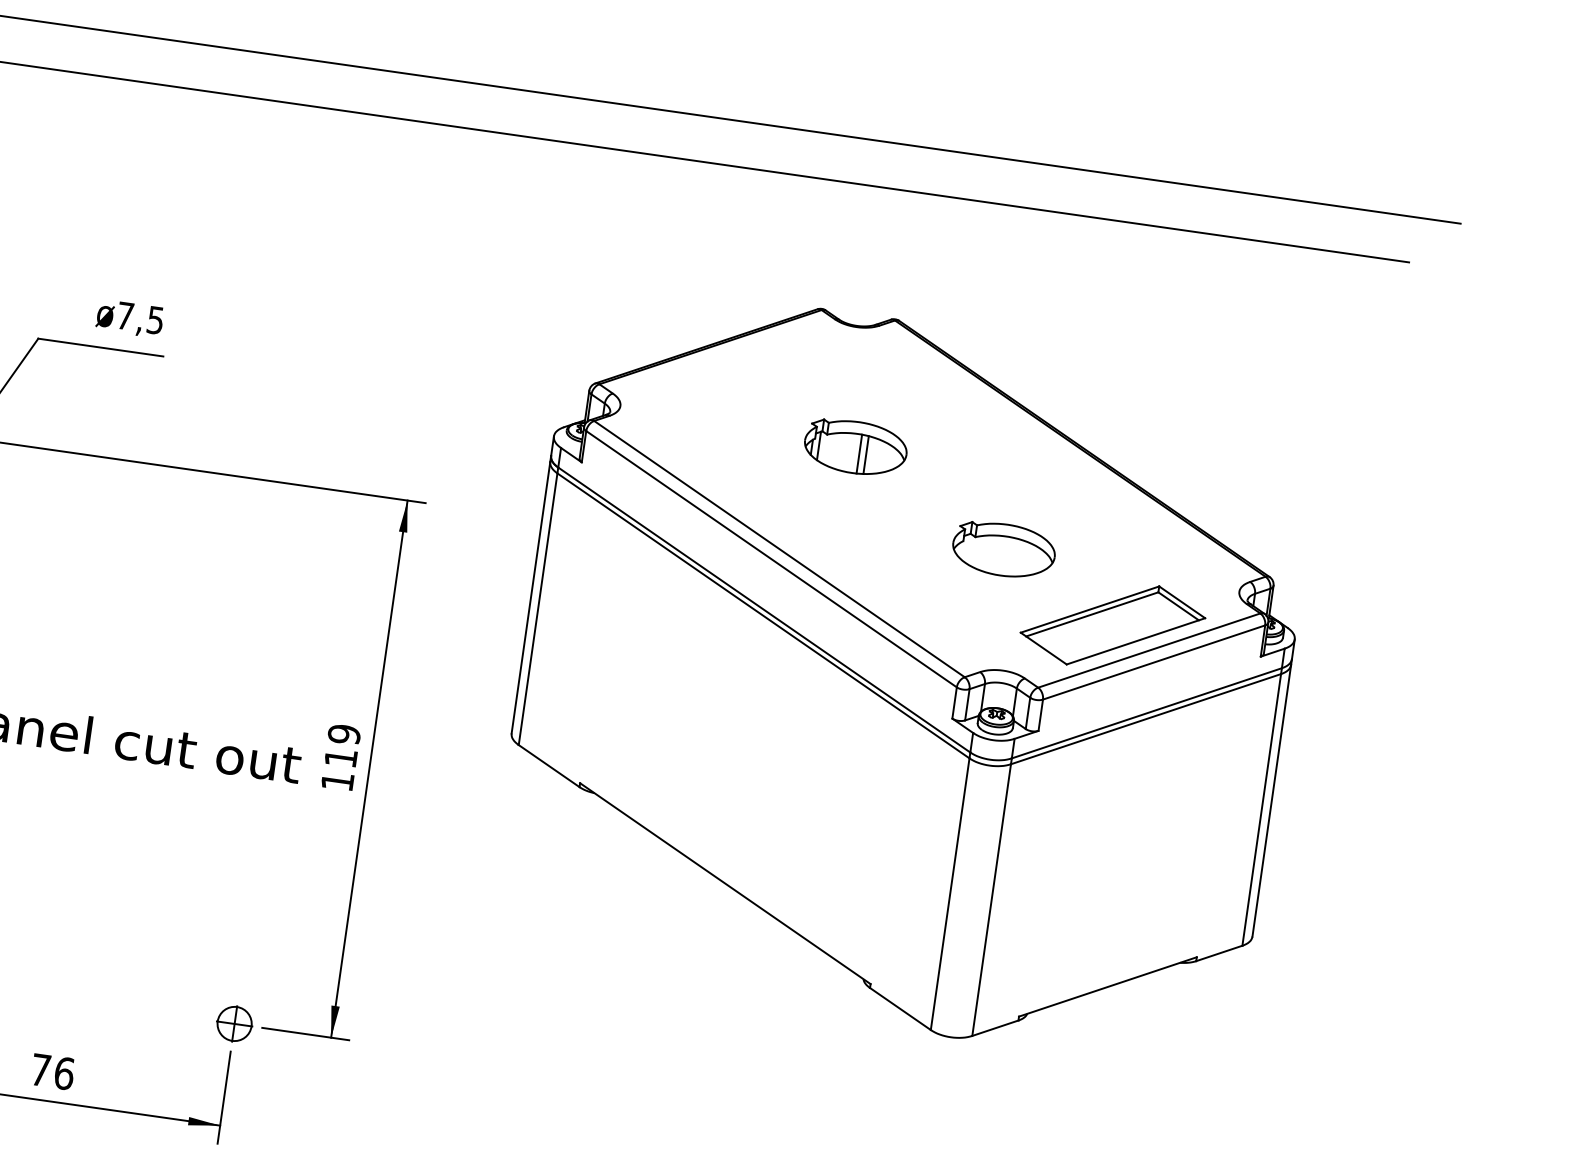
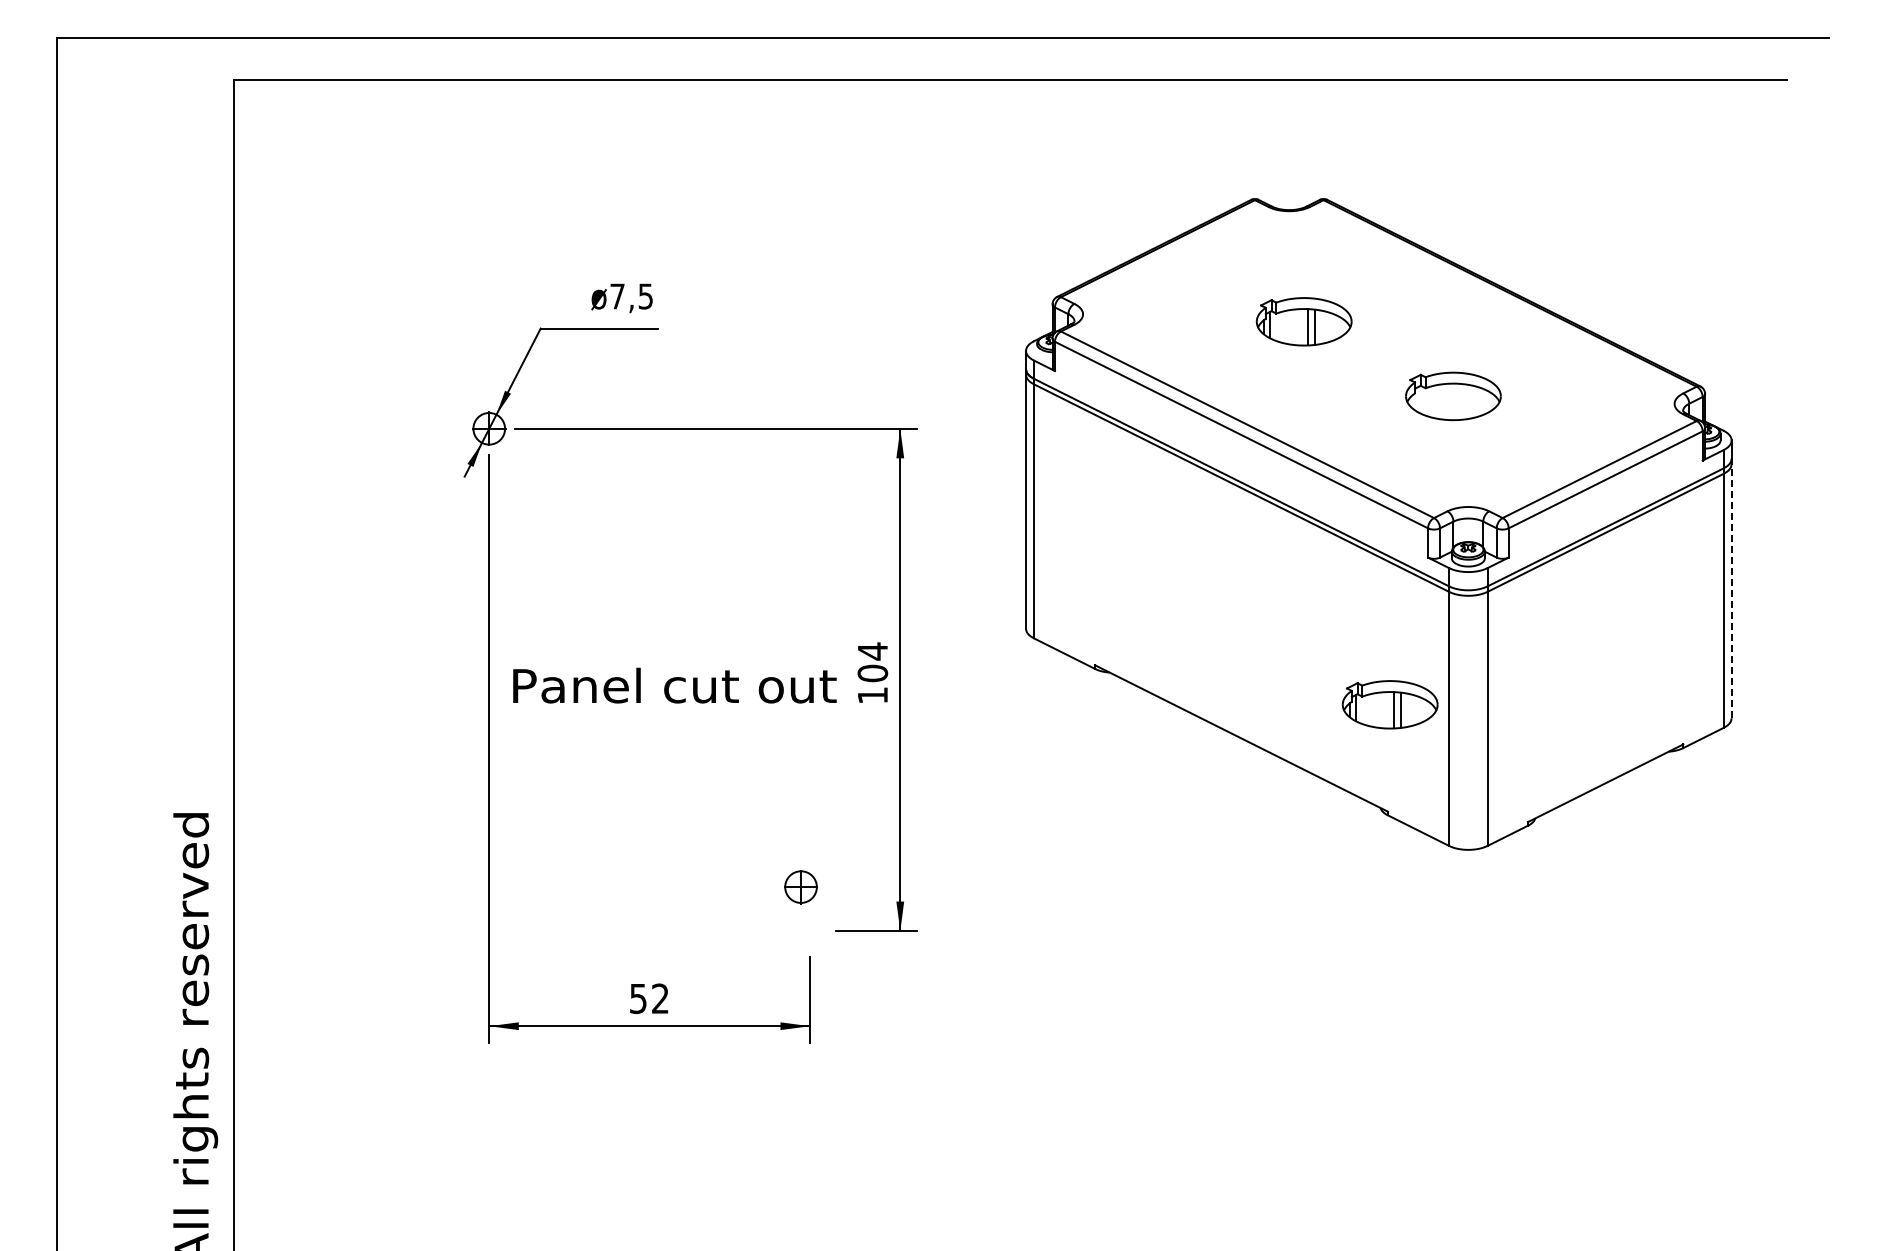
part: (1112, 625) -> (1562, 451), removed
text: (342, 746) -> (872, 662), 119 -> 104
line: (1271, 799) -> (1731, 590), solid -> dashed
part: (888, 869) -> (1389, 704), added
part: (234, 1024) -> (800, 887), moved
text: (52, 1071) -> (649, 998), 76 -> 52

